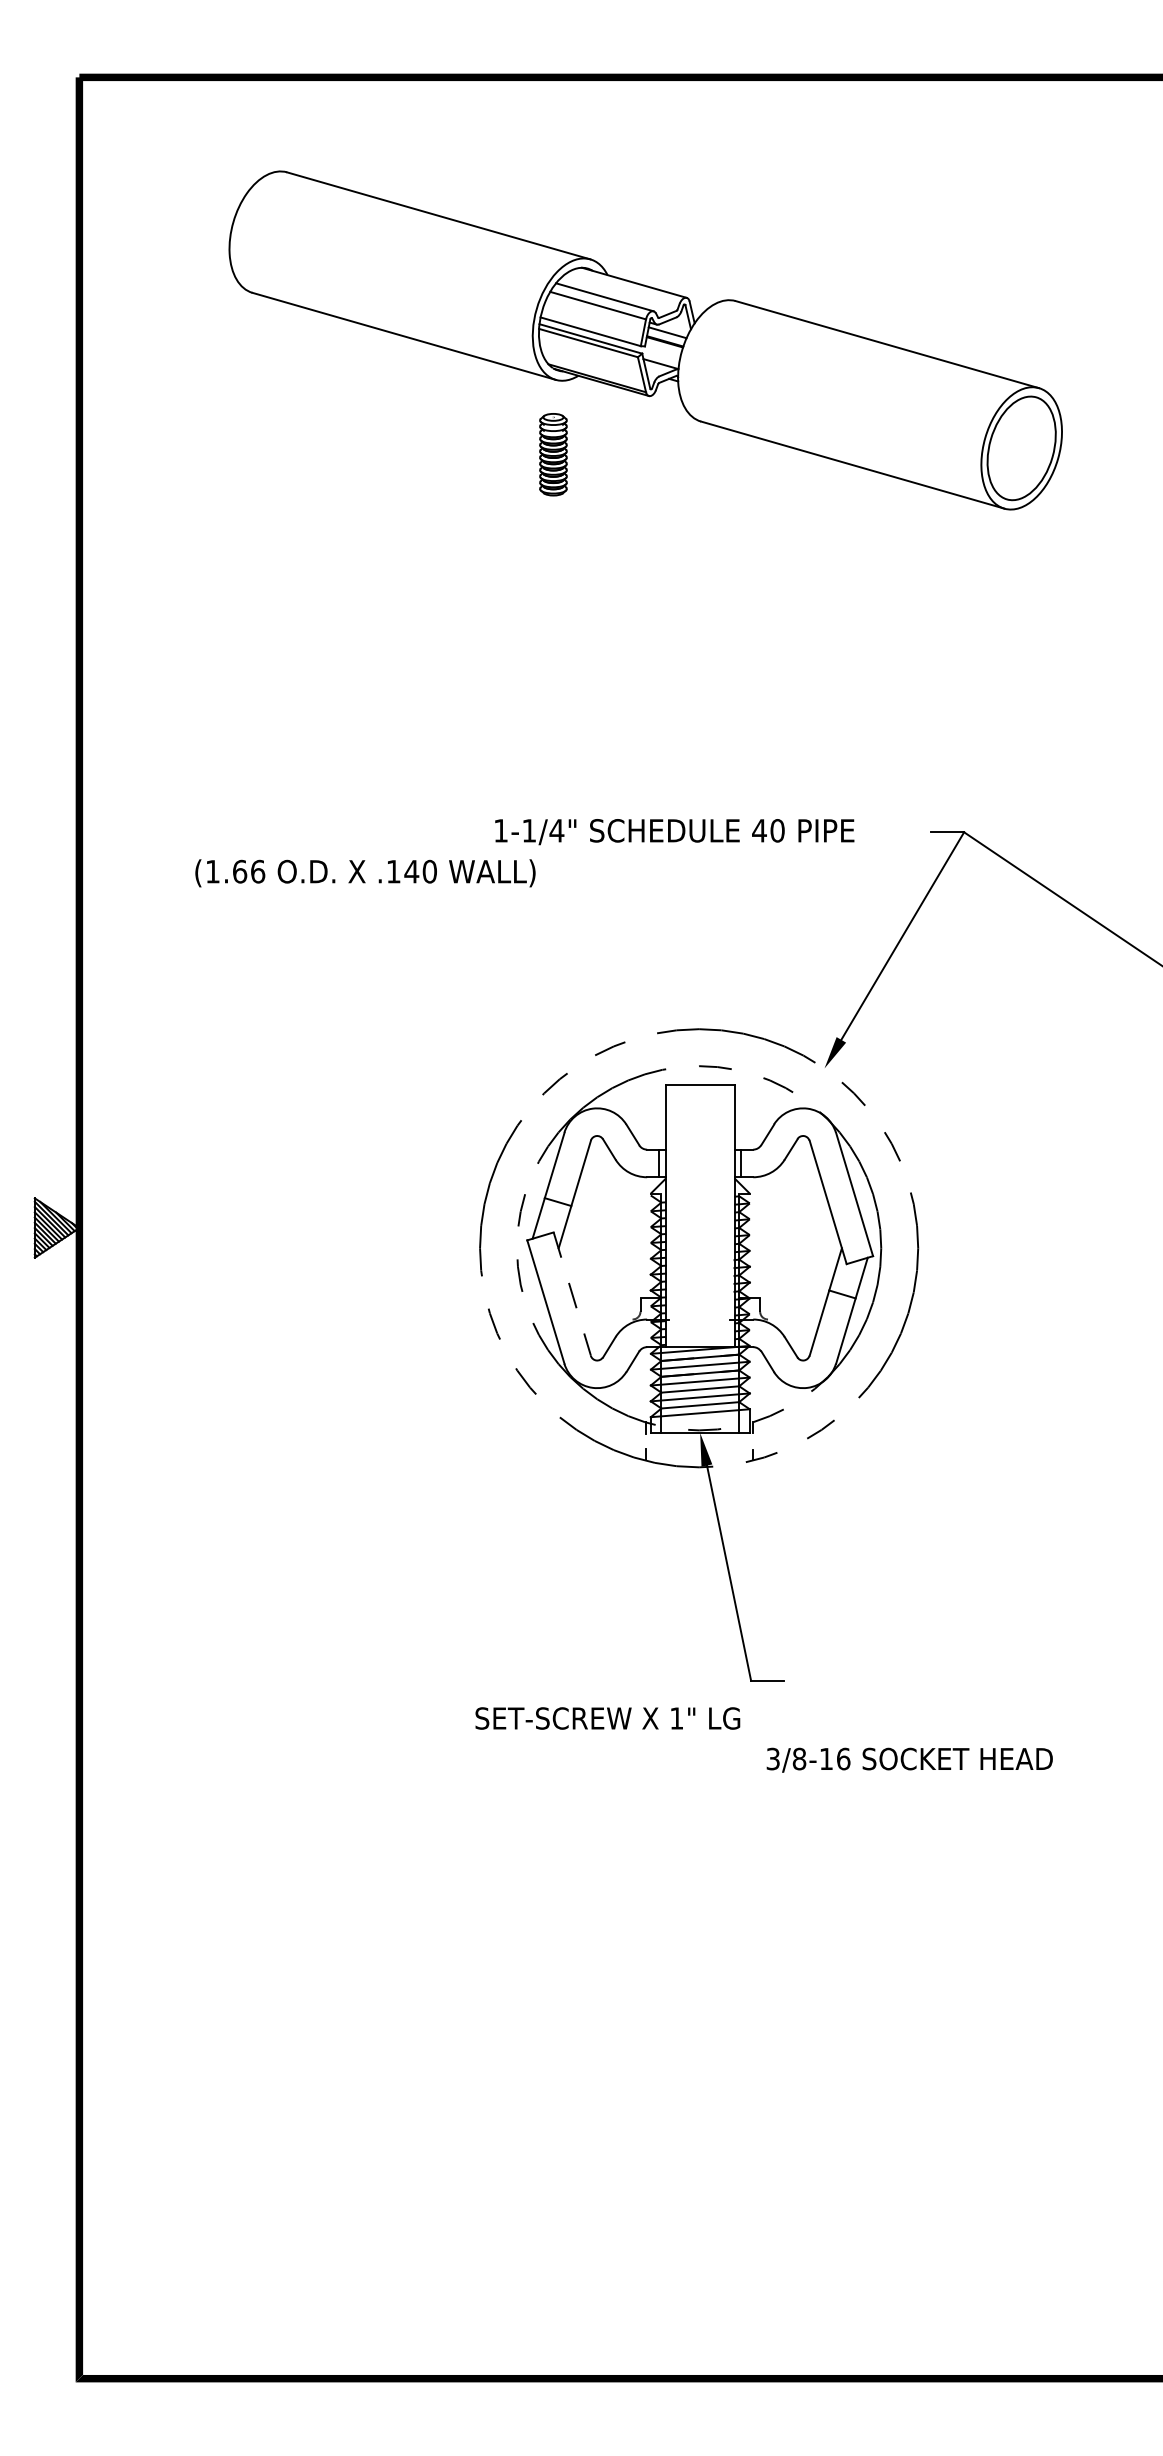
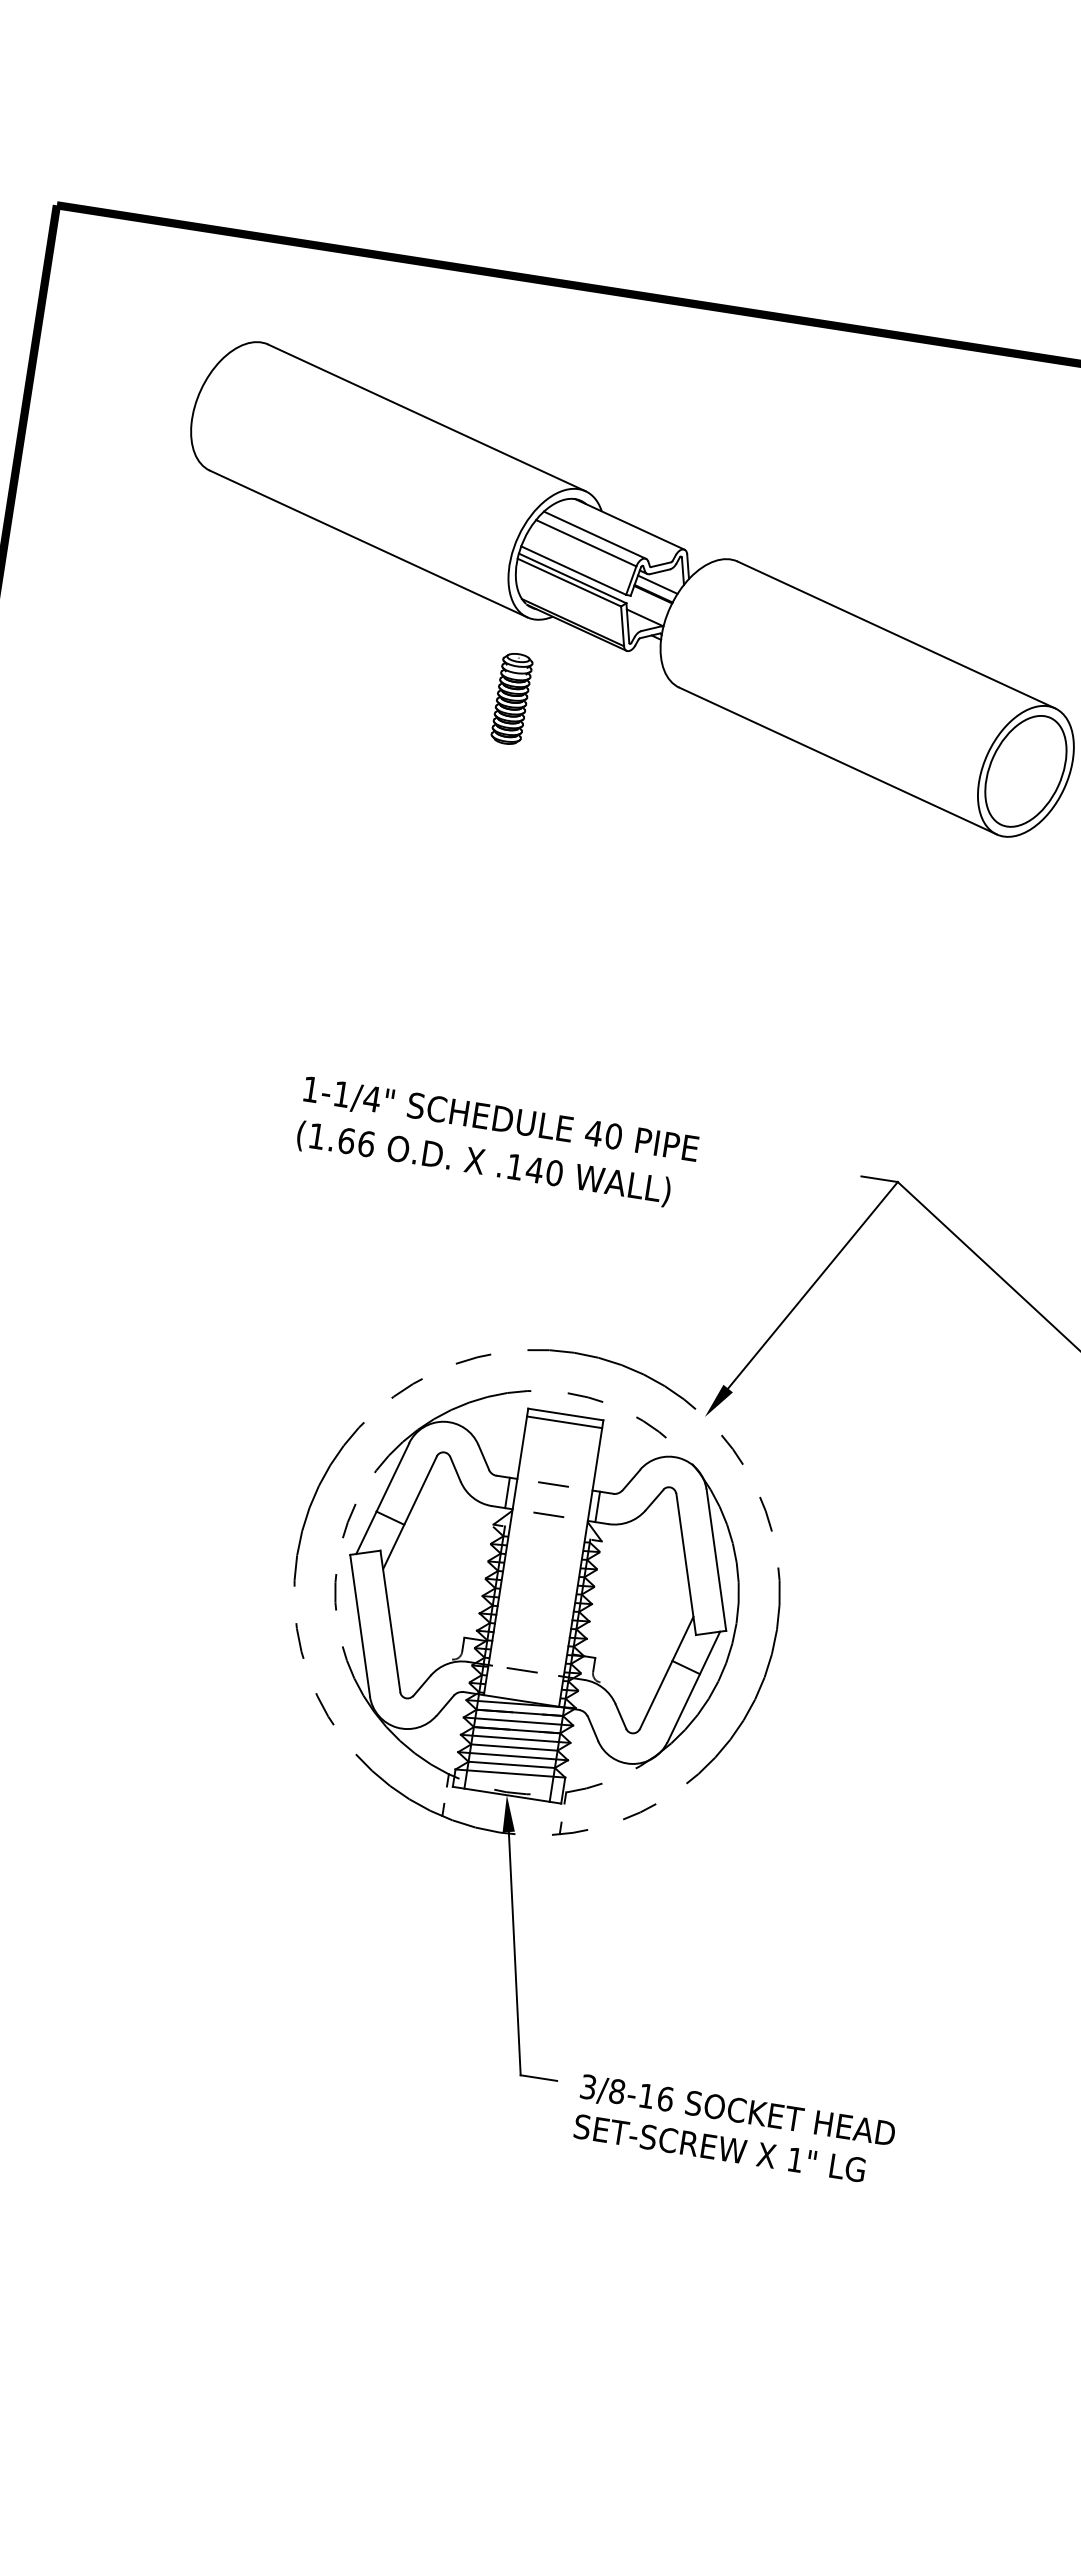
text: (674, 832) -> (500, 1120), moved
text: (365, 873) -> (483, 1164), moved
line: (699, 1092) -> (563, 1422), added
line: (698, 1149) -> (553, 1484), added
line: (698, 1177) -> (548, 1515), added
line: (572, 1294) -> (390, 1621), dashed -> solid
line: (696, 1319) -> (522, 1670), added
text: (607, 1718) -> (719, 2148), moved
text: (909, 1759) -> (737, 2110), moved

